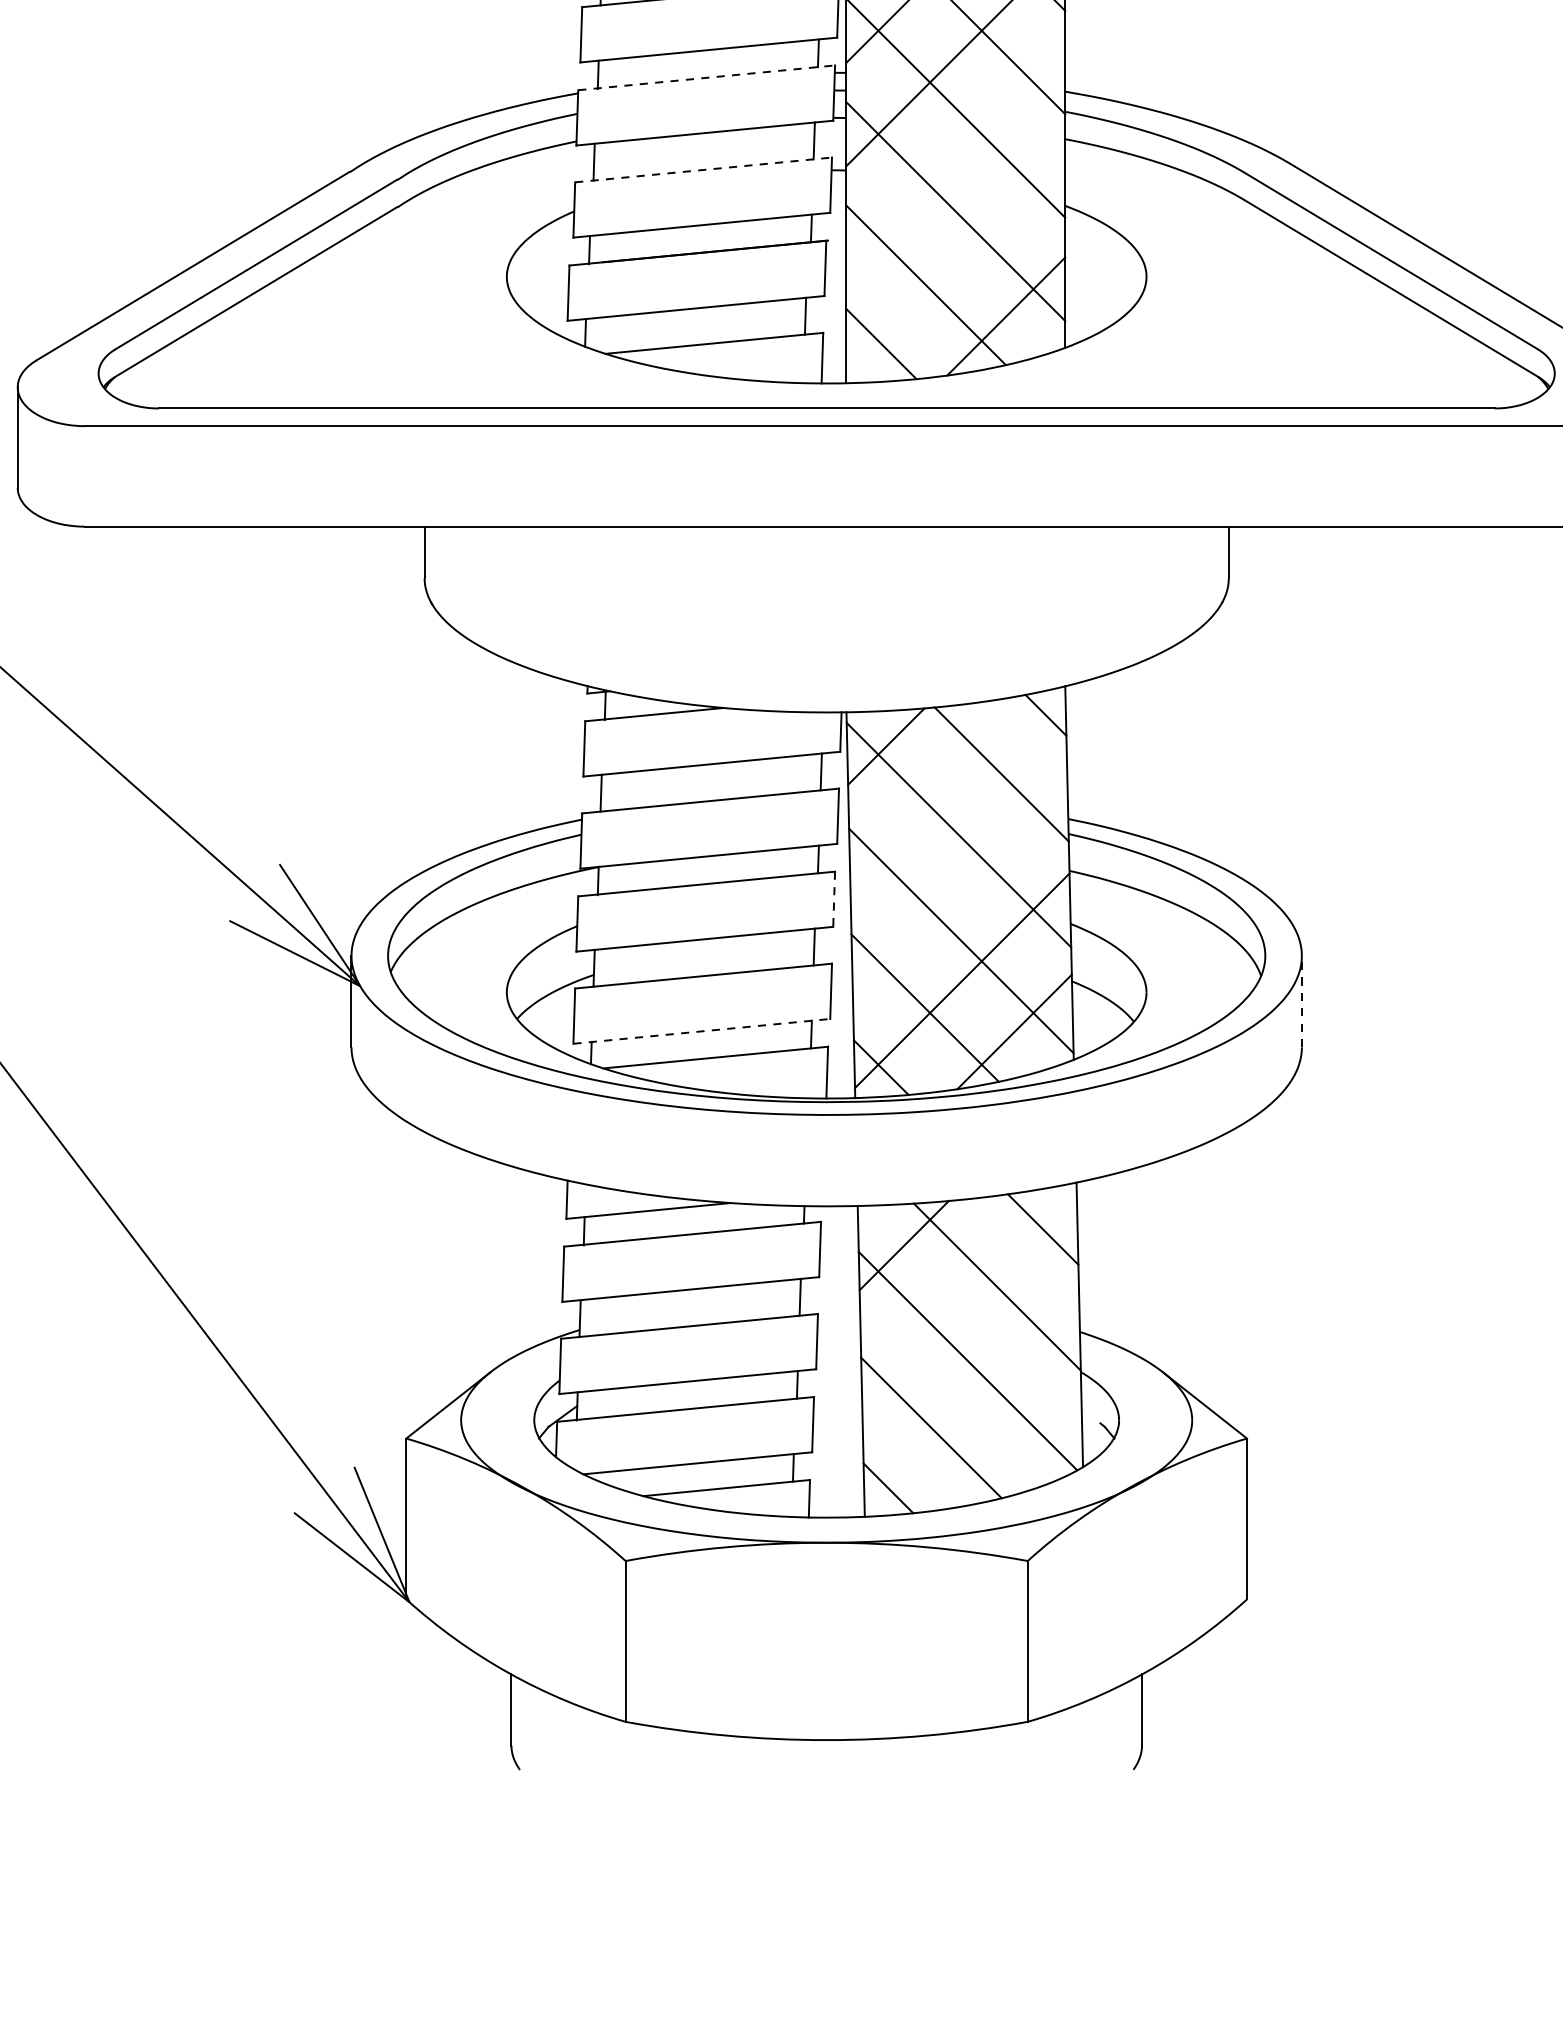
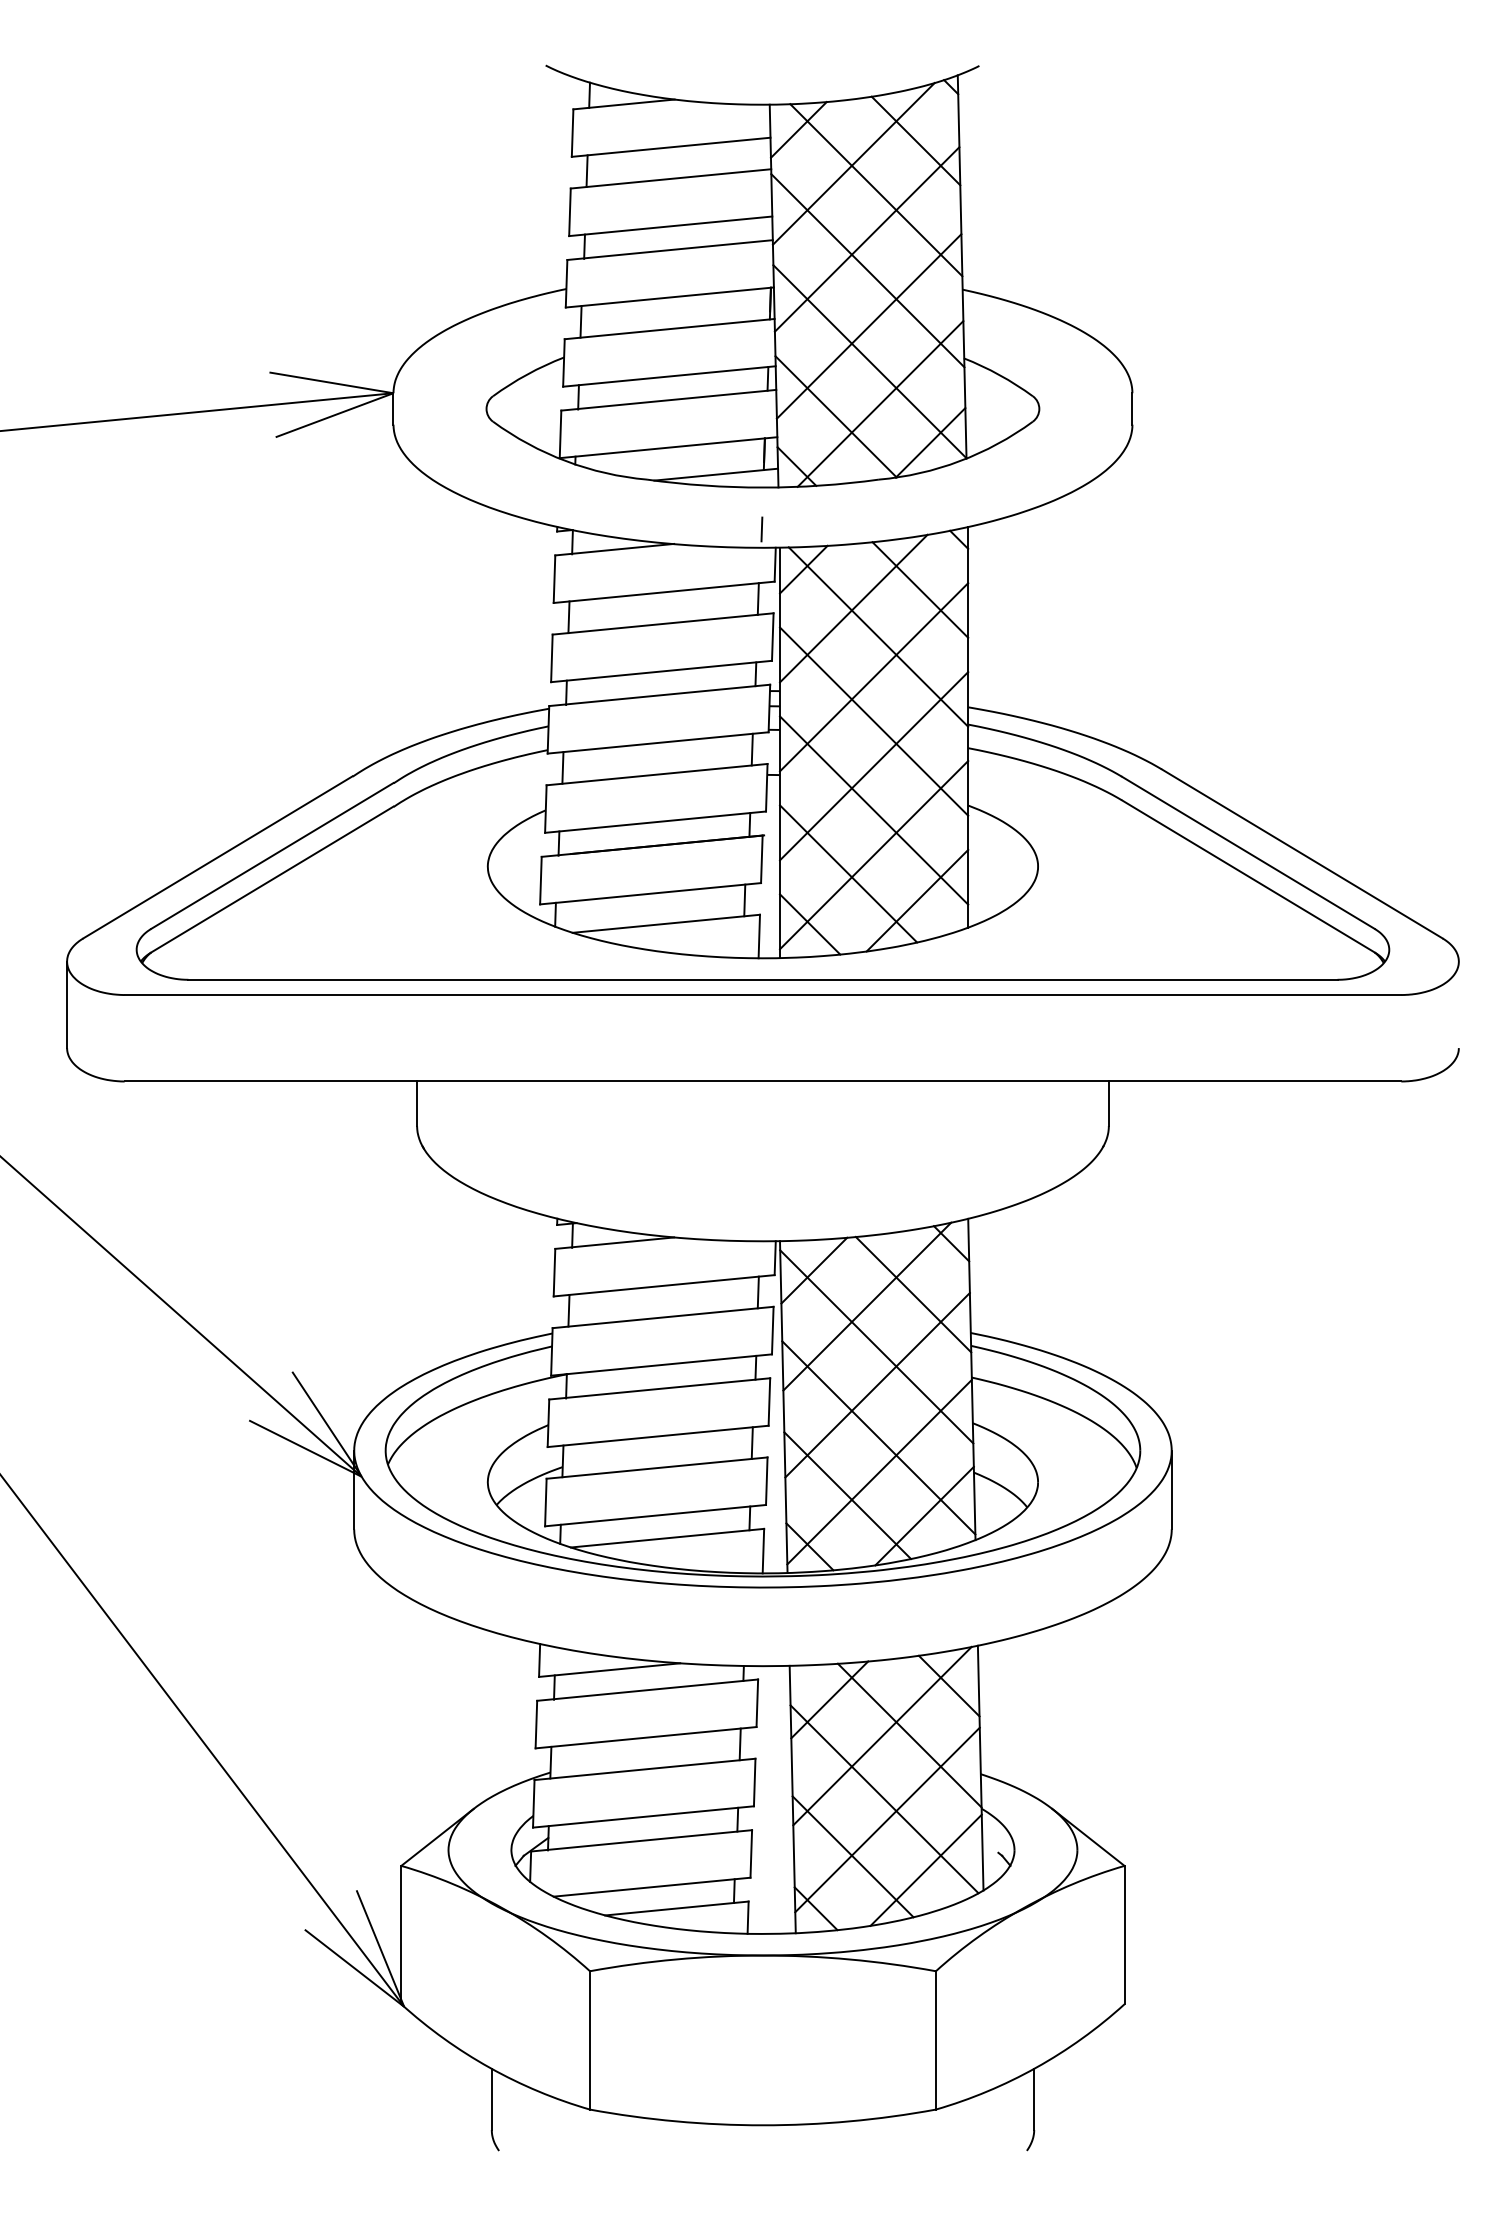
line: (706, 77) -> (659, 695), dashed -> solid
line: (955, 160) -> (873, 766), added
line: (704, 169) -> (657, 774), dashed -> solid
line: (955, 263) -> (873, 855), added
line: (948, 788) -> (867, 1306), added
line: (959, 878) -> (877, 1384), added
line: (834, 899) -> (769, 1402), dashed -> solid
line: (1301, 1000) -> (1171, 1489), dashed -> solid
line: (701, 1031) -> (655, 1515), dashed -> solid
line: (965, 1286) -> (882, 1735), added
line: (971, 1384) -> (887, 1819), added
line: (1015, 1442) -> (925, 1869), added

